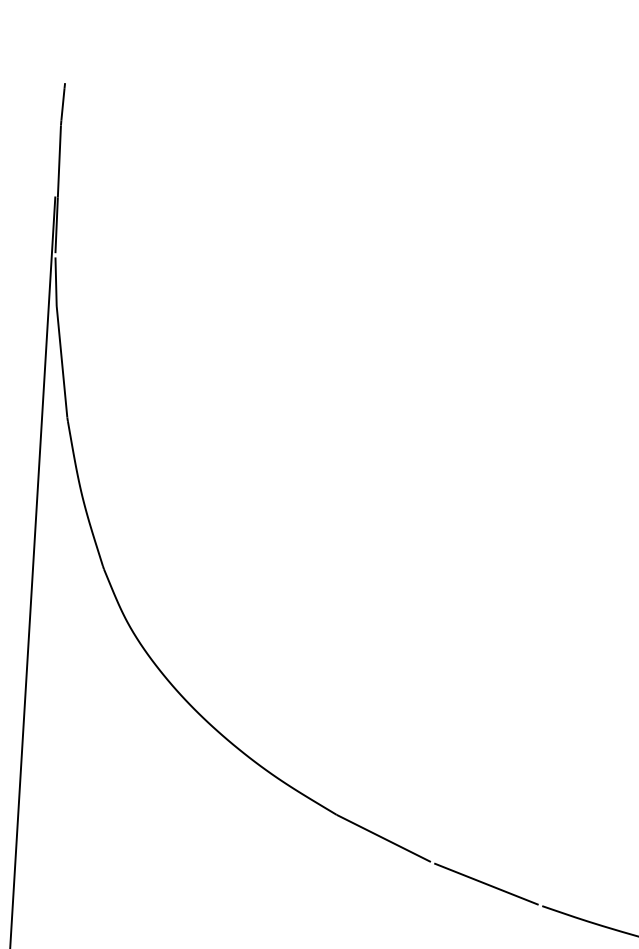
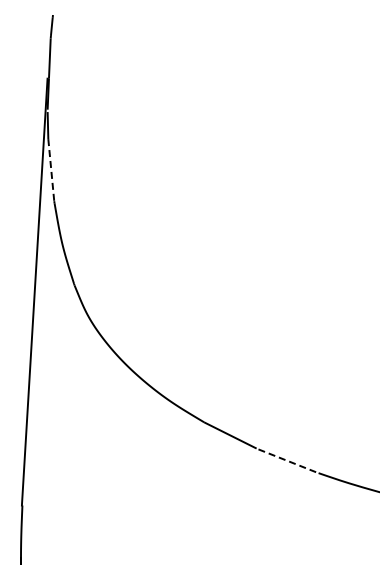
line: (62, 362) -> (51, 170), solid -> dashed
line: (488, 885) -> (288, 461), solid -> dashed

